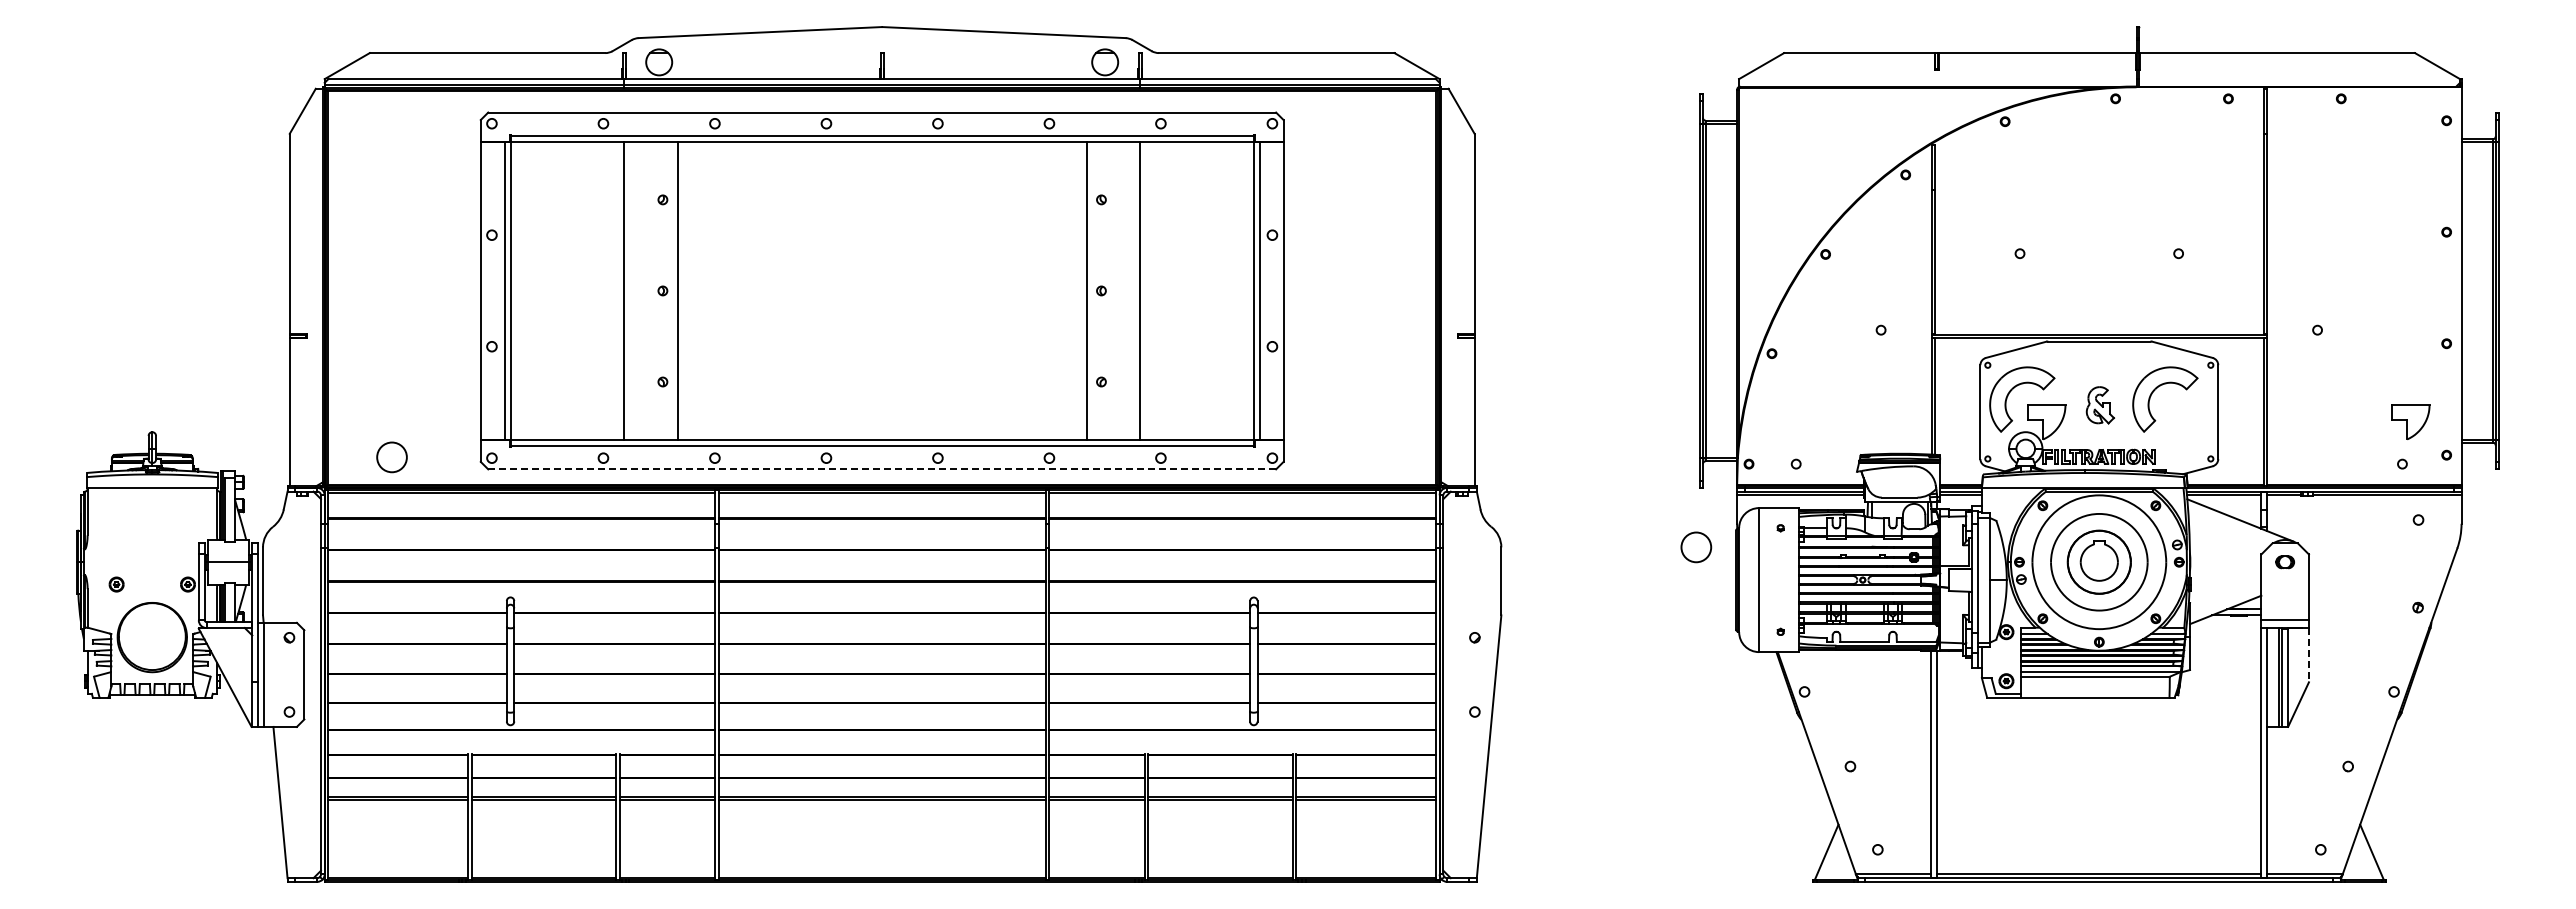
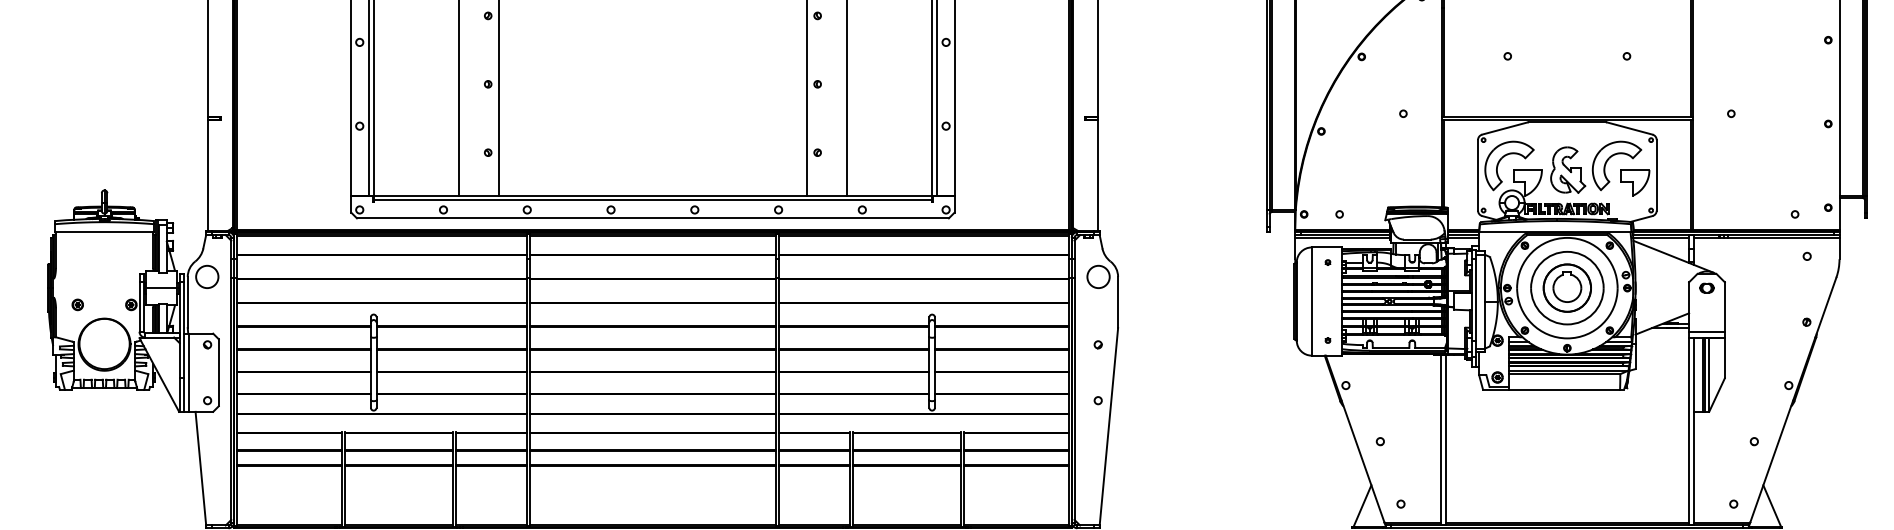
part: (2100, 405) -> (1568, 170), size x1.67
part: (2410, 421) -> (1635, 182), moved
circle: (391, 457) -> (206, 277), moved
line: (882, 469) -> (653, 218), dashed -> solid
circle: (1696, 547) -> (1098, 277), moved
line: (2308, 655) -> (1724, 358), dashed -> solid

